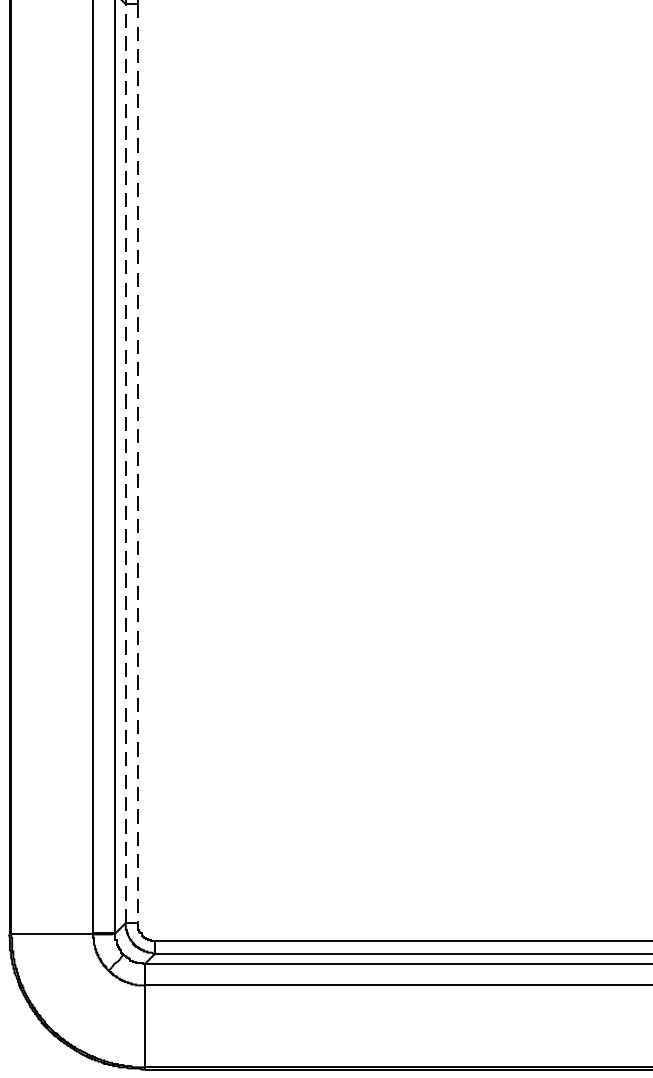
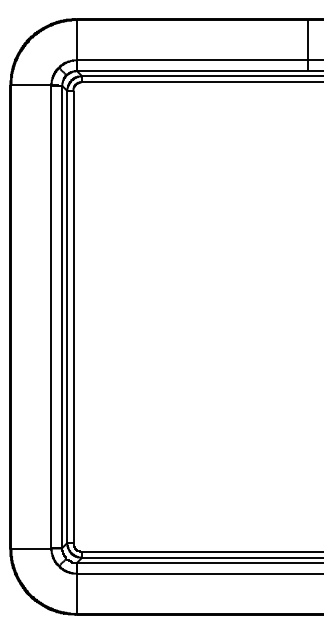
line: (125, 464) -> (67, 317), dashed -> solid
line: (138, 464) -> (73, 317), dashed -> solid

